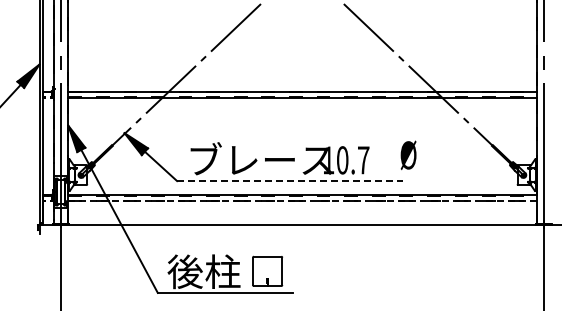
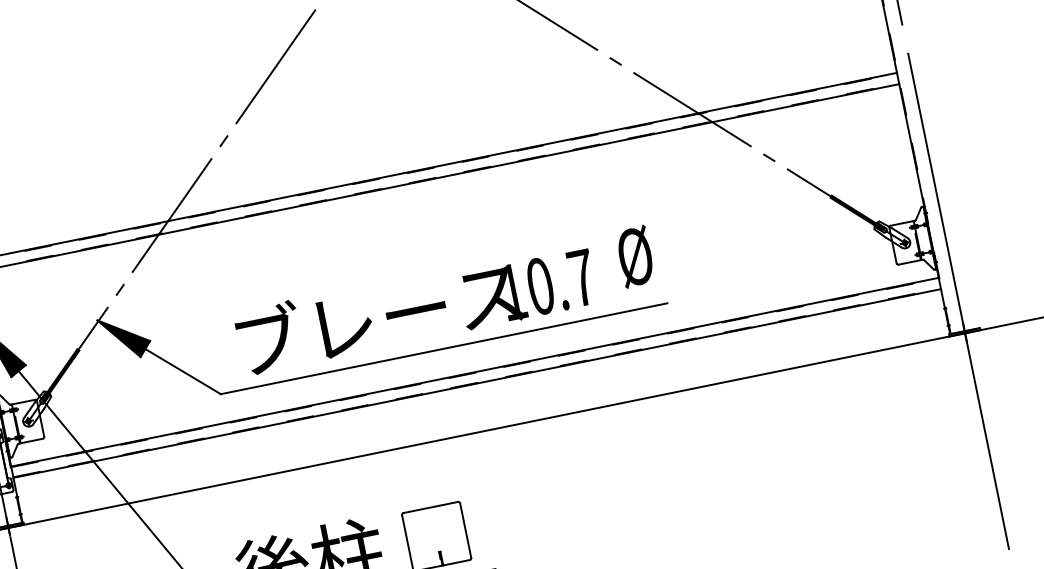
text: (408, 155) -> (635, 257), moved
line: (289, 181) -> (443, 349), dashed -> solid
line: (302, 201) -> (477, 384), dashed -> solid

